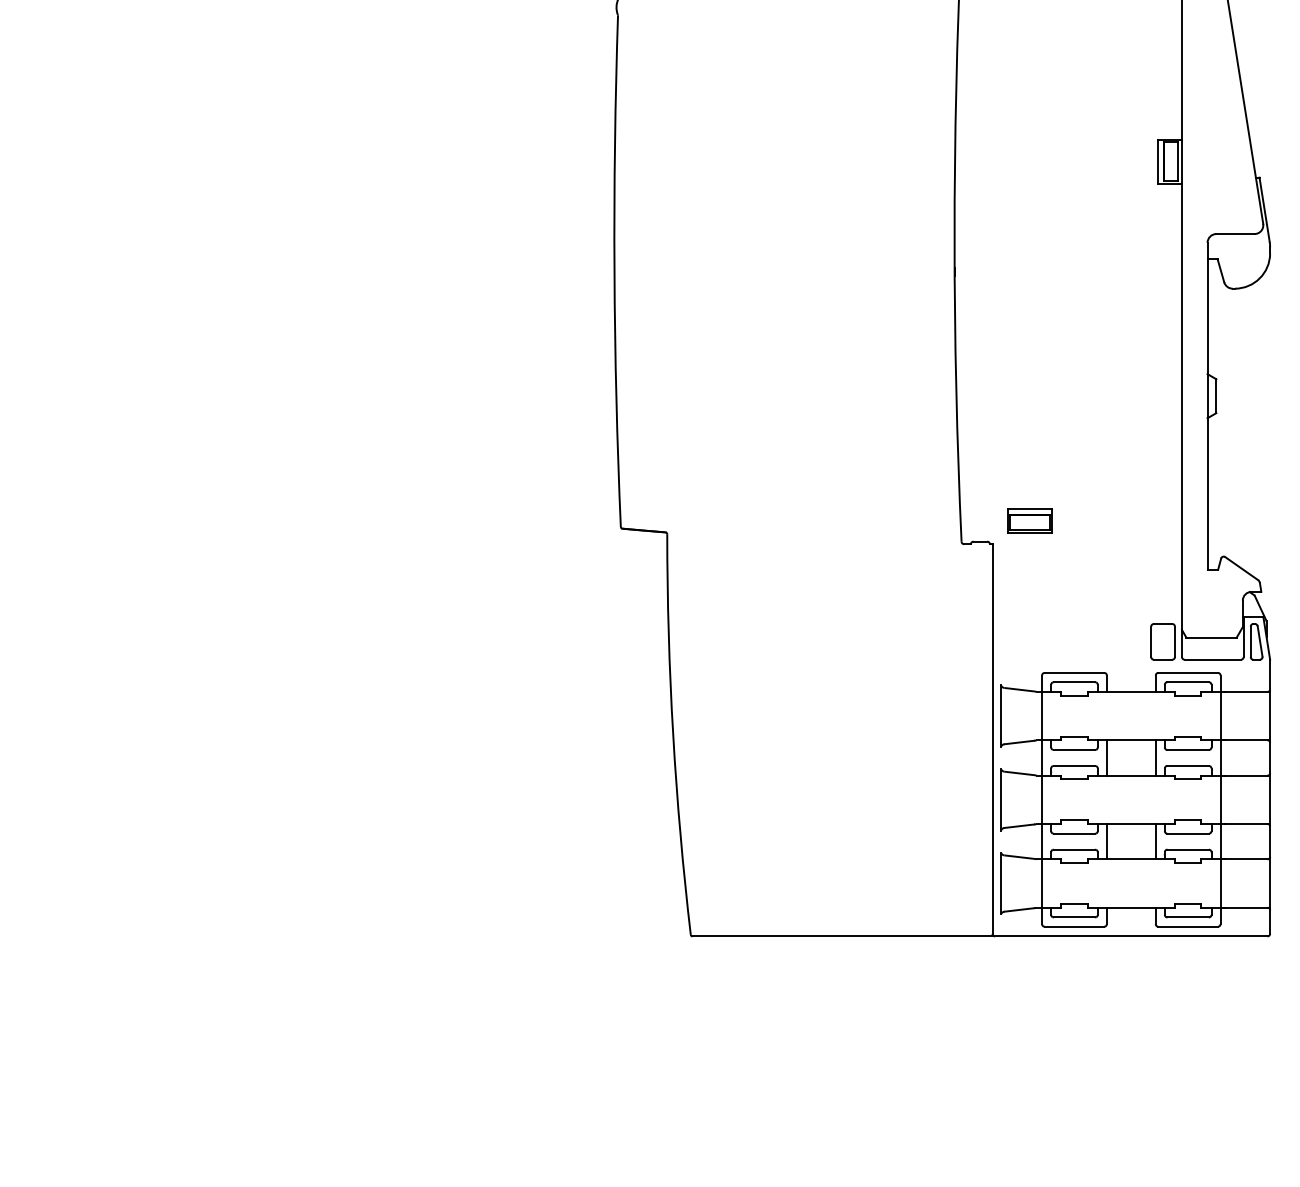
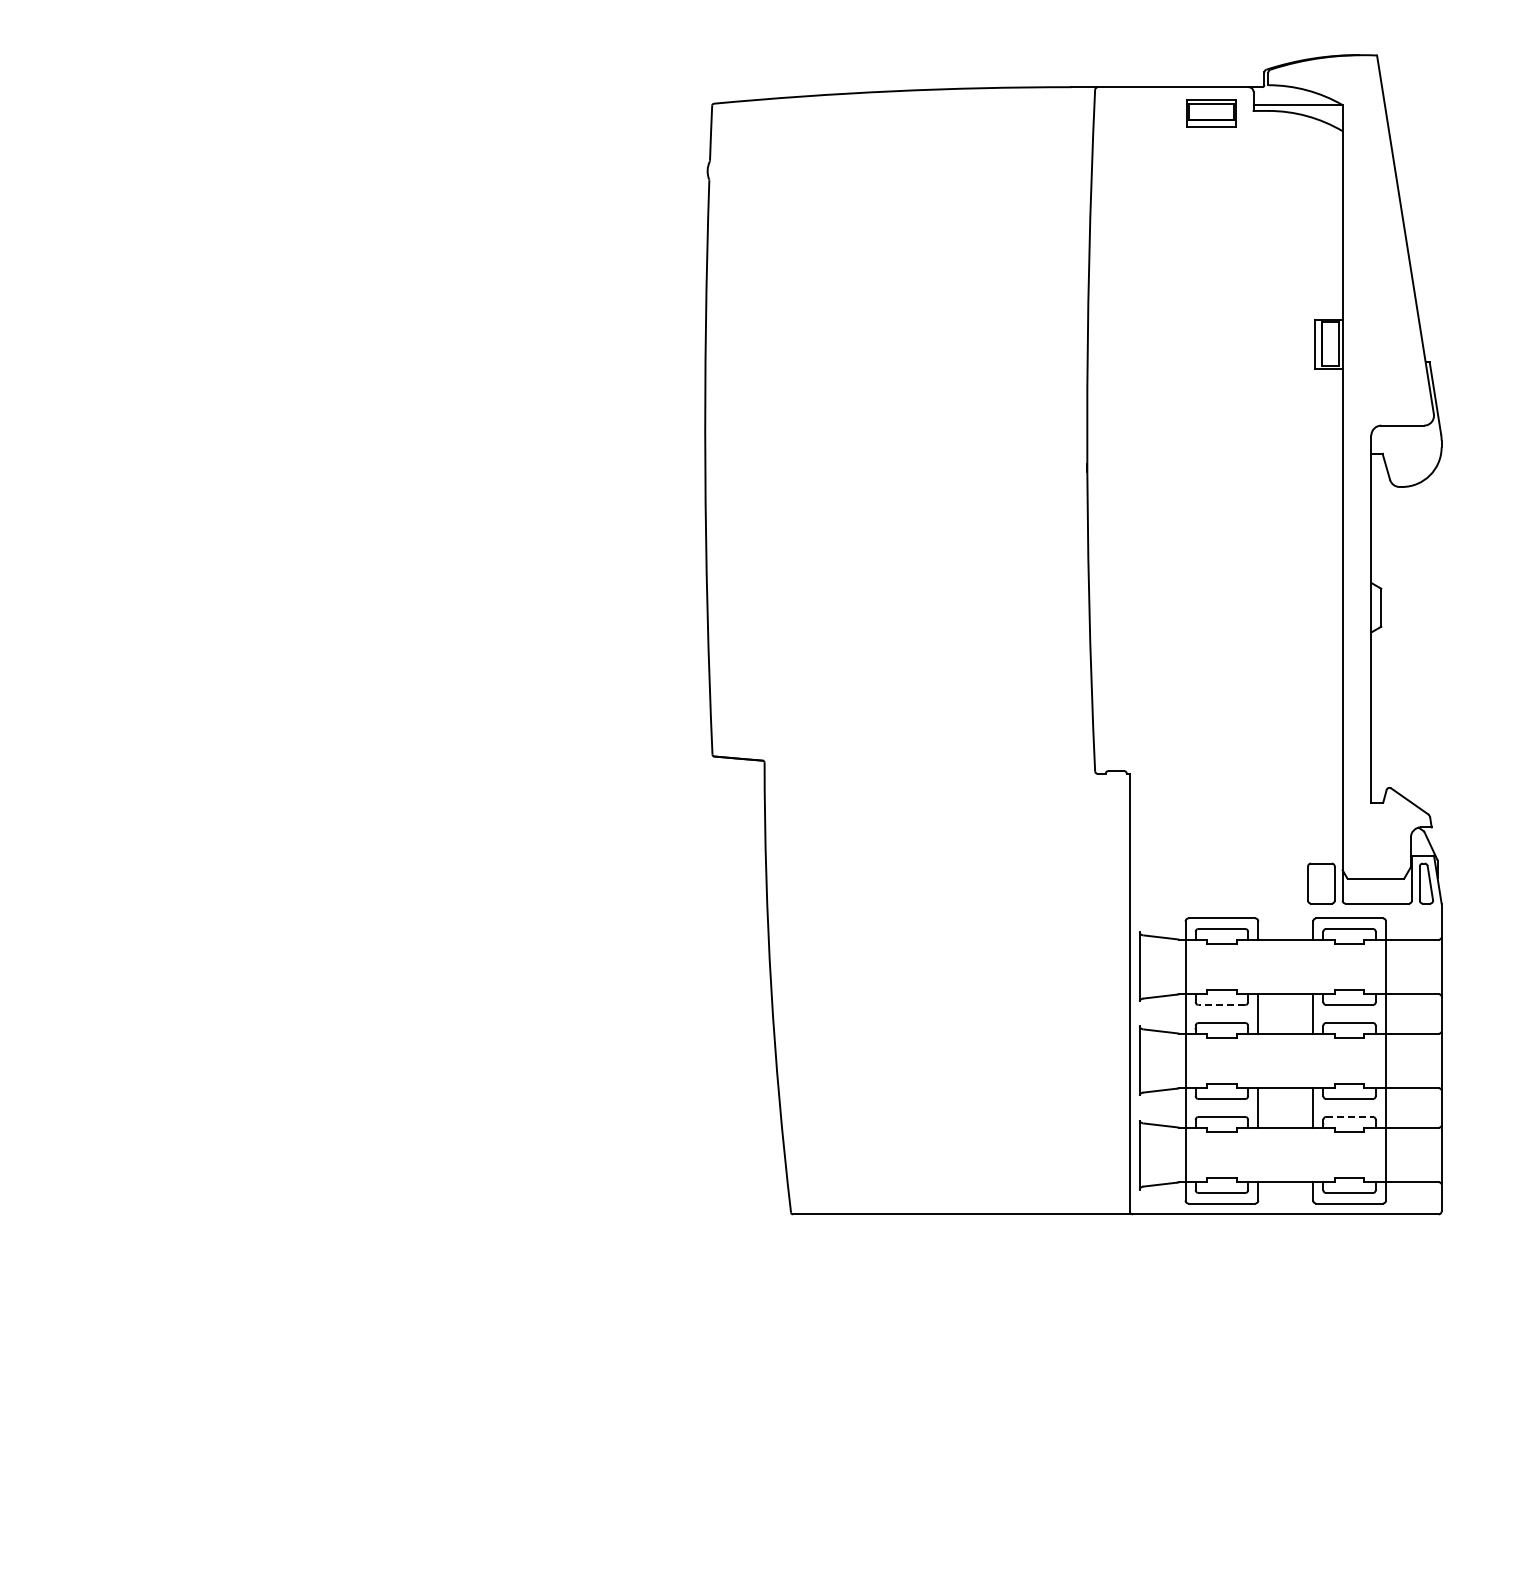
part: (1029, 520) -> (1171, 747), removed
line: (1074, 750) -> (1221, 1005), solid -> dashed
line: (1188, 849) -> (1350, 1116), solid -> dashed

